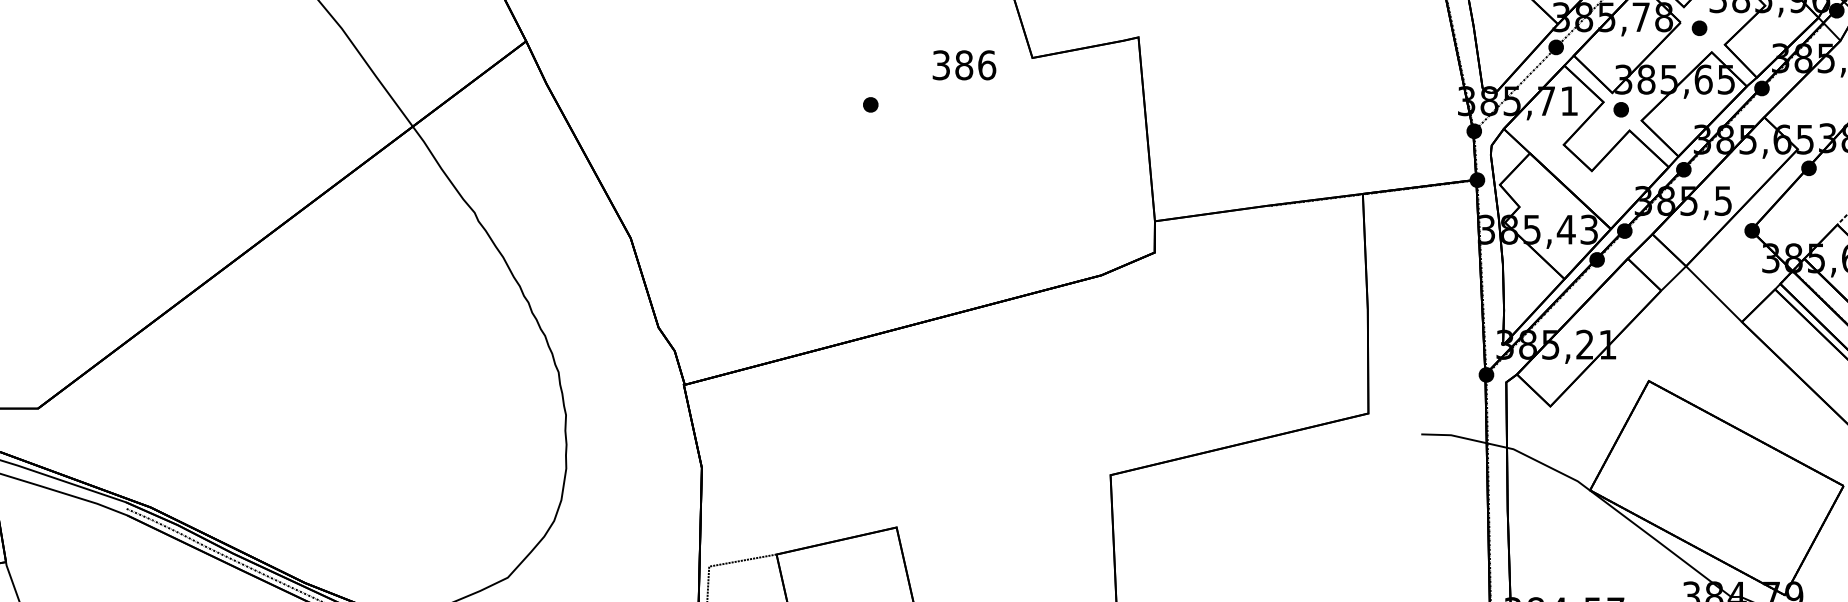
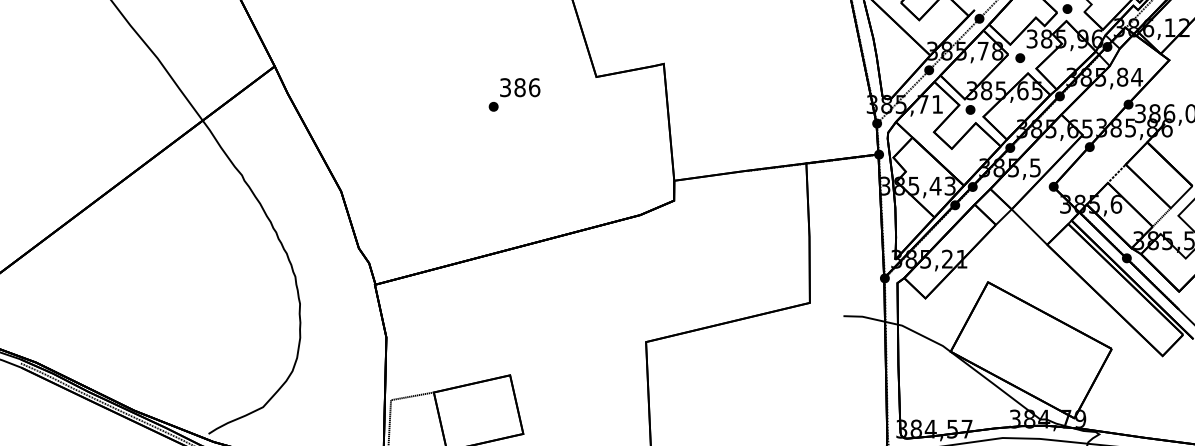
text: (964, 65) -> (520, 87), moved

